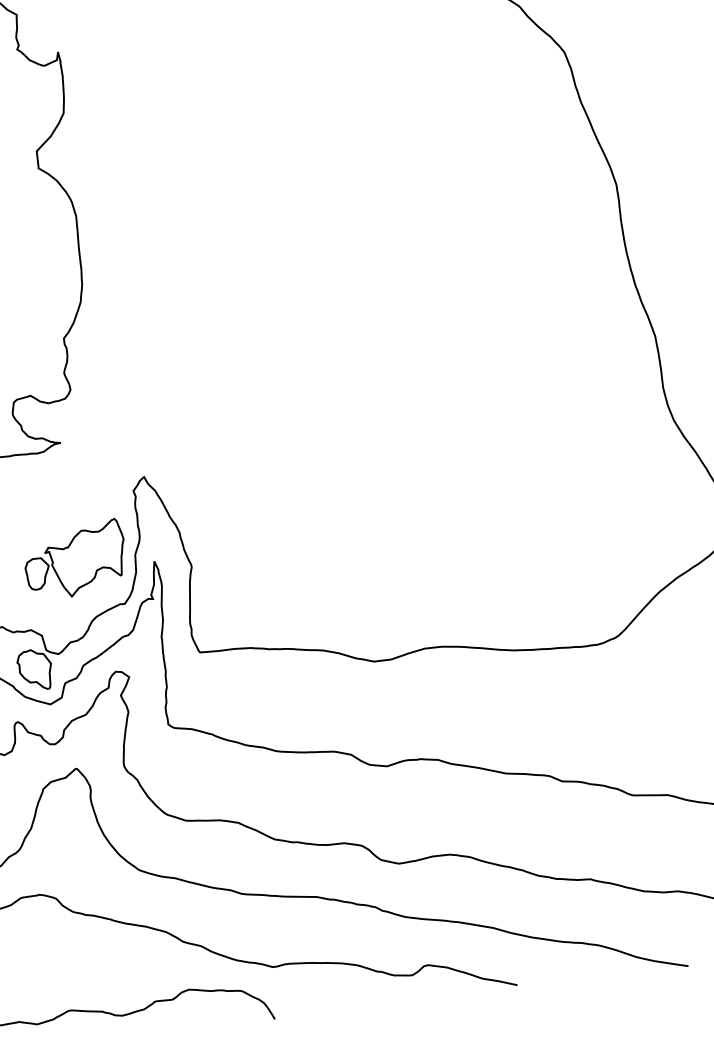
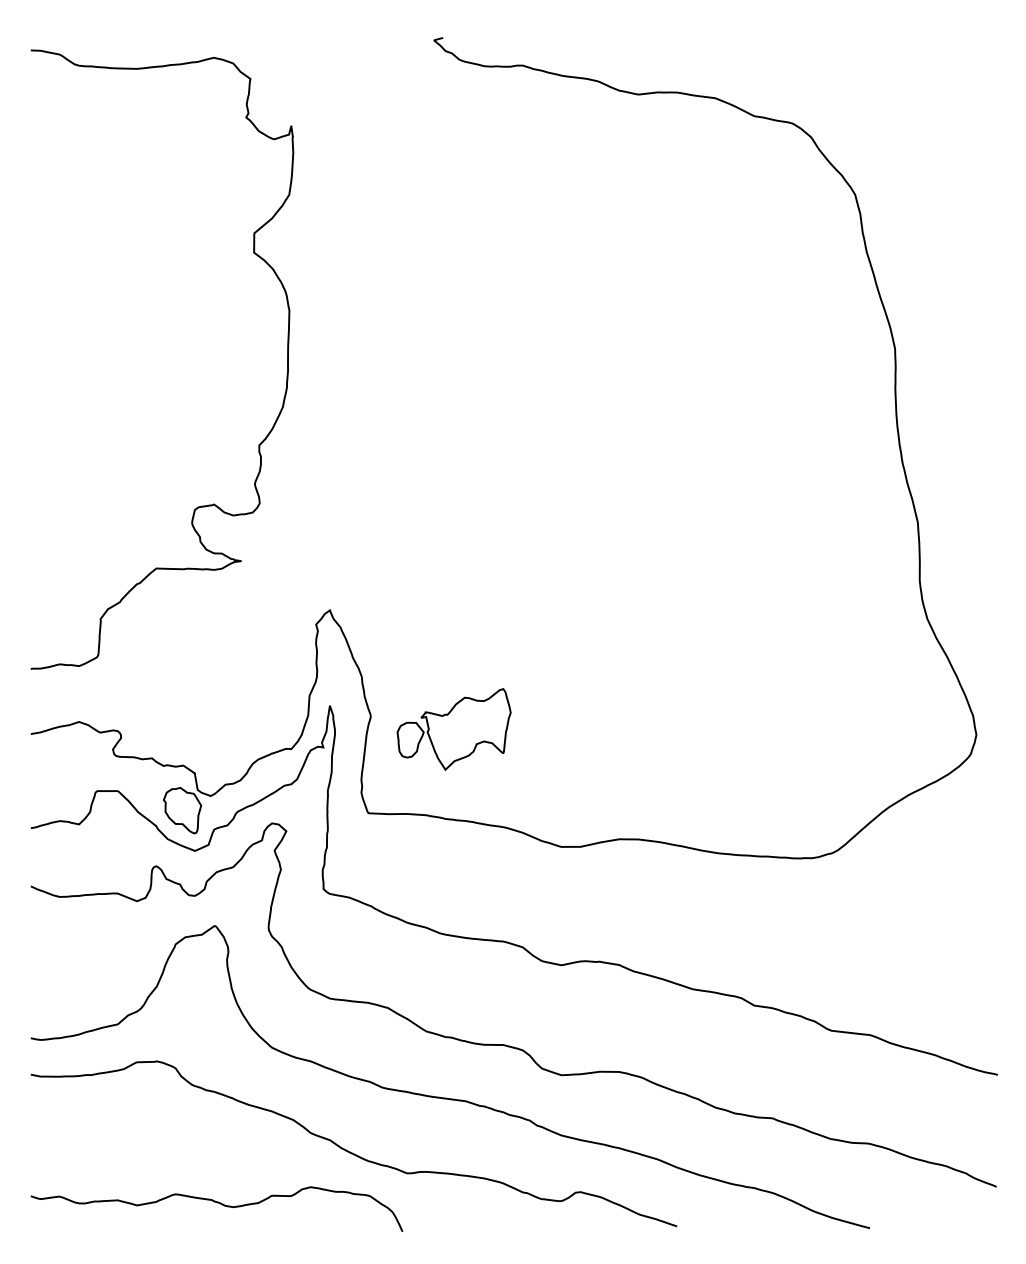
part: (74, 560) -> (453, 729), moved

